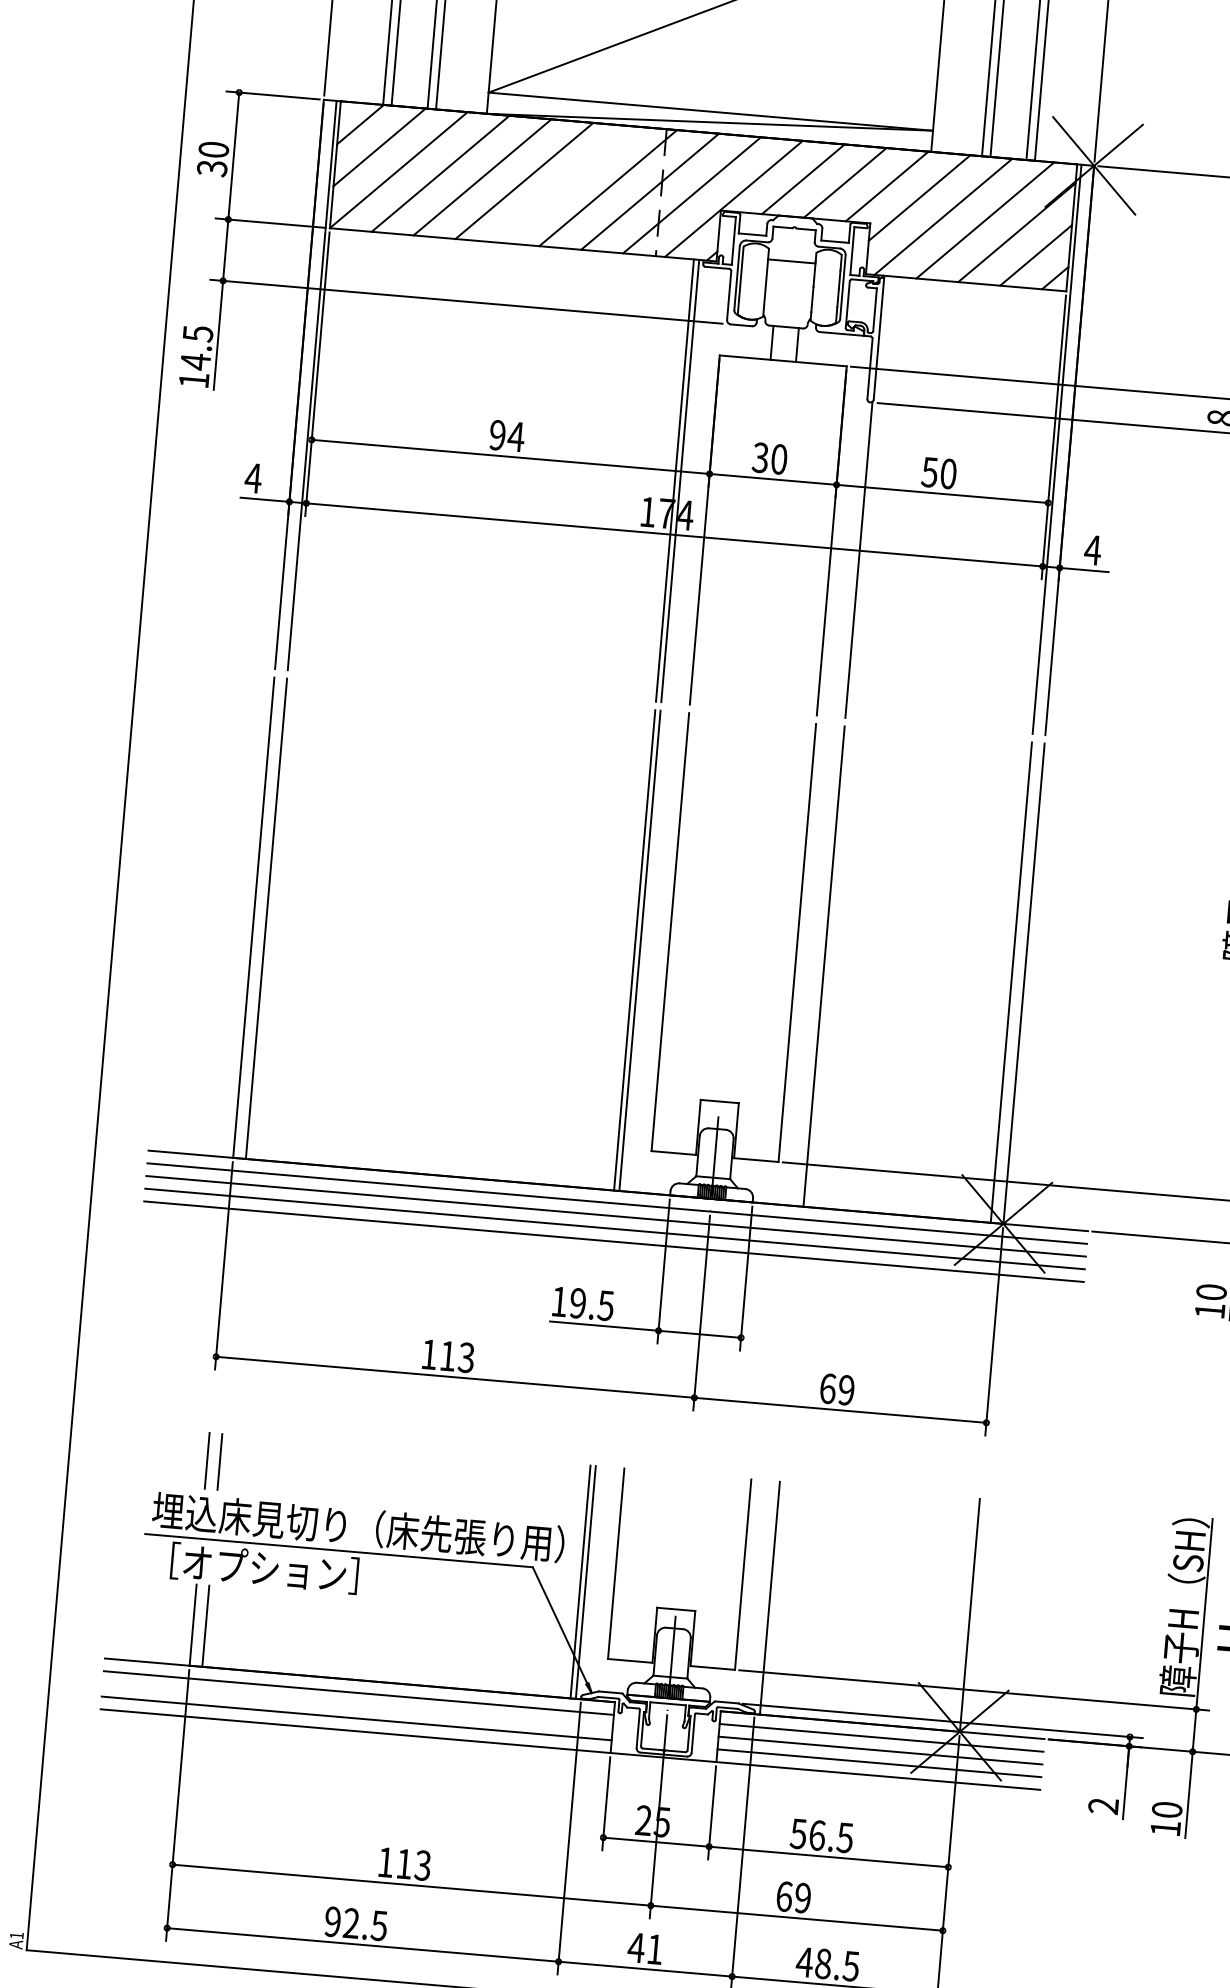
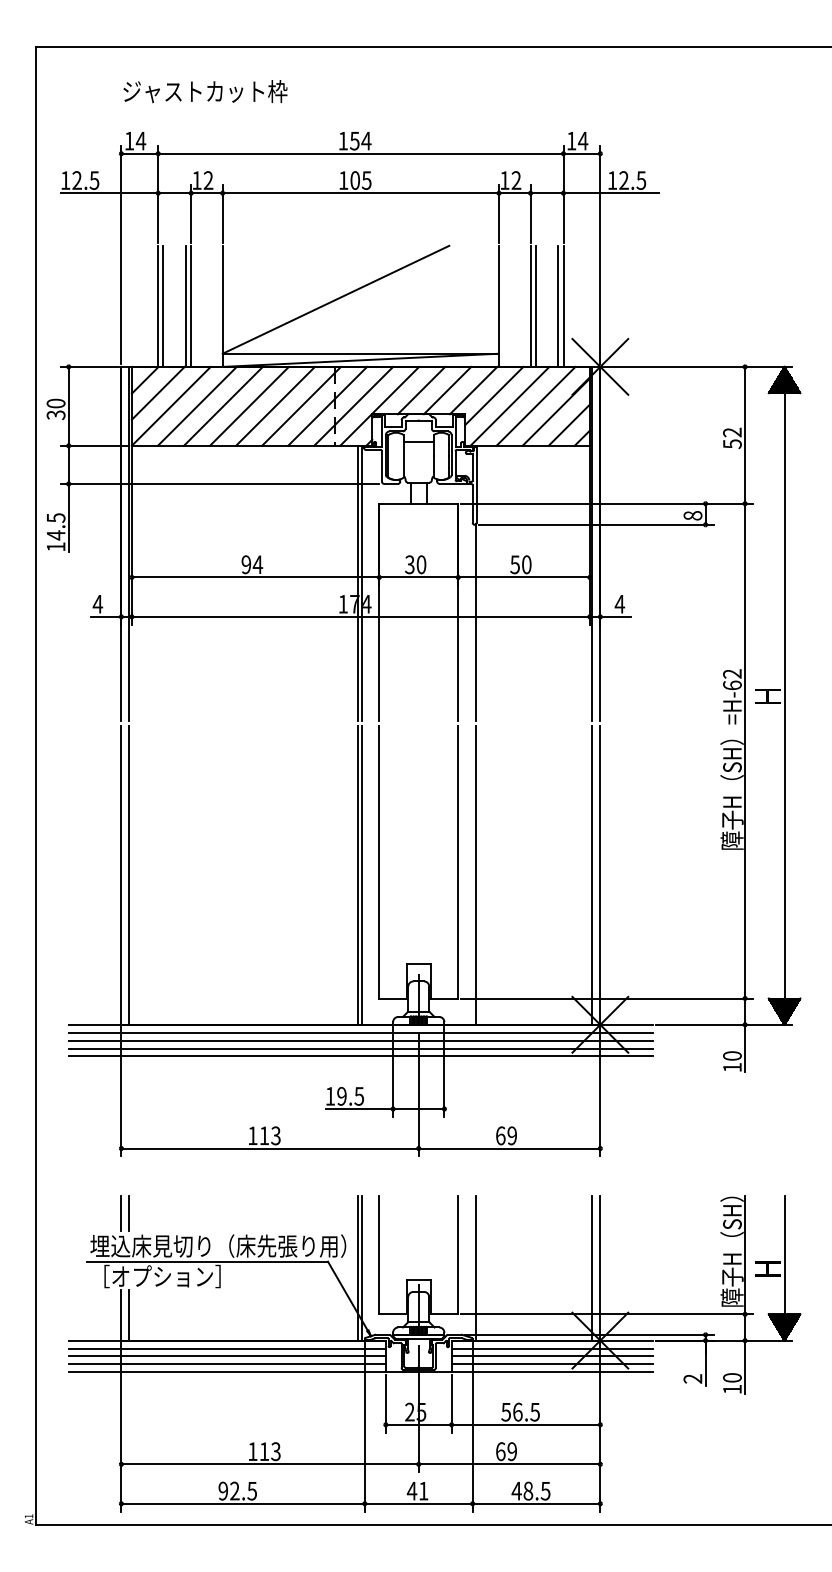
line: (566, 183) -> (275, 405), added
line: (957, 1613) -> (592, 1267), added
line: (356, 1705) -> (226, 1356), added

